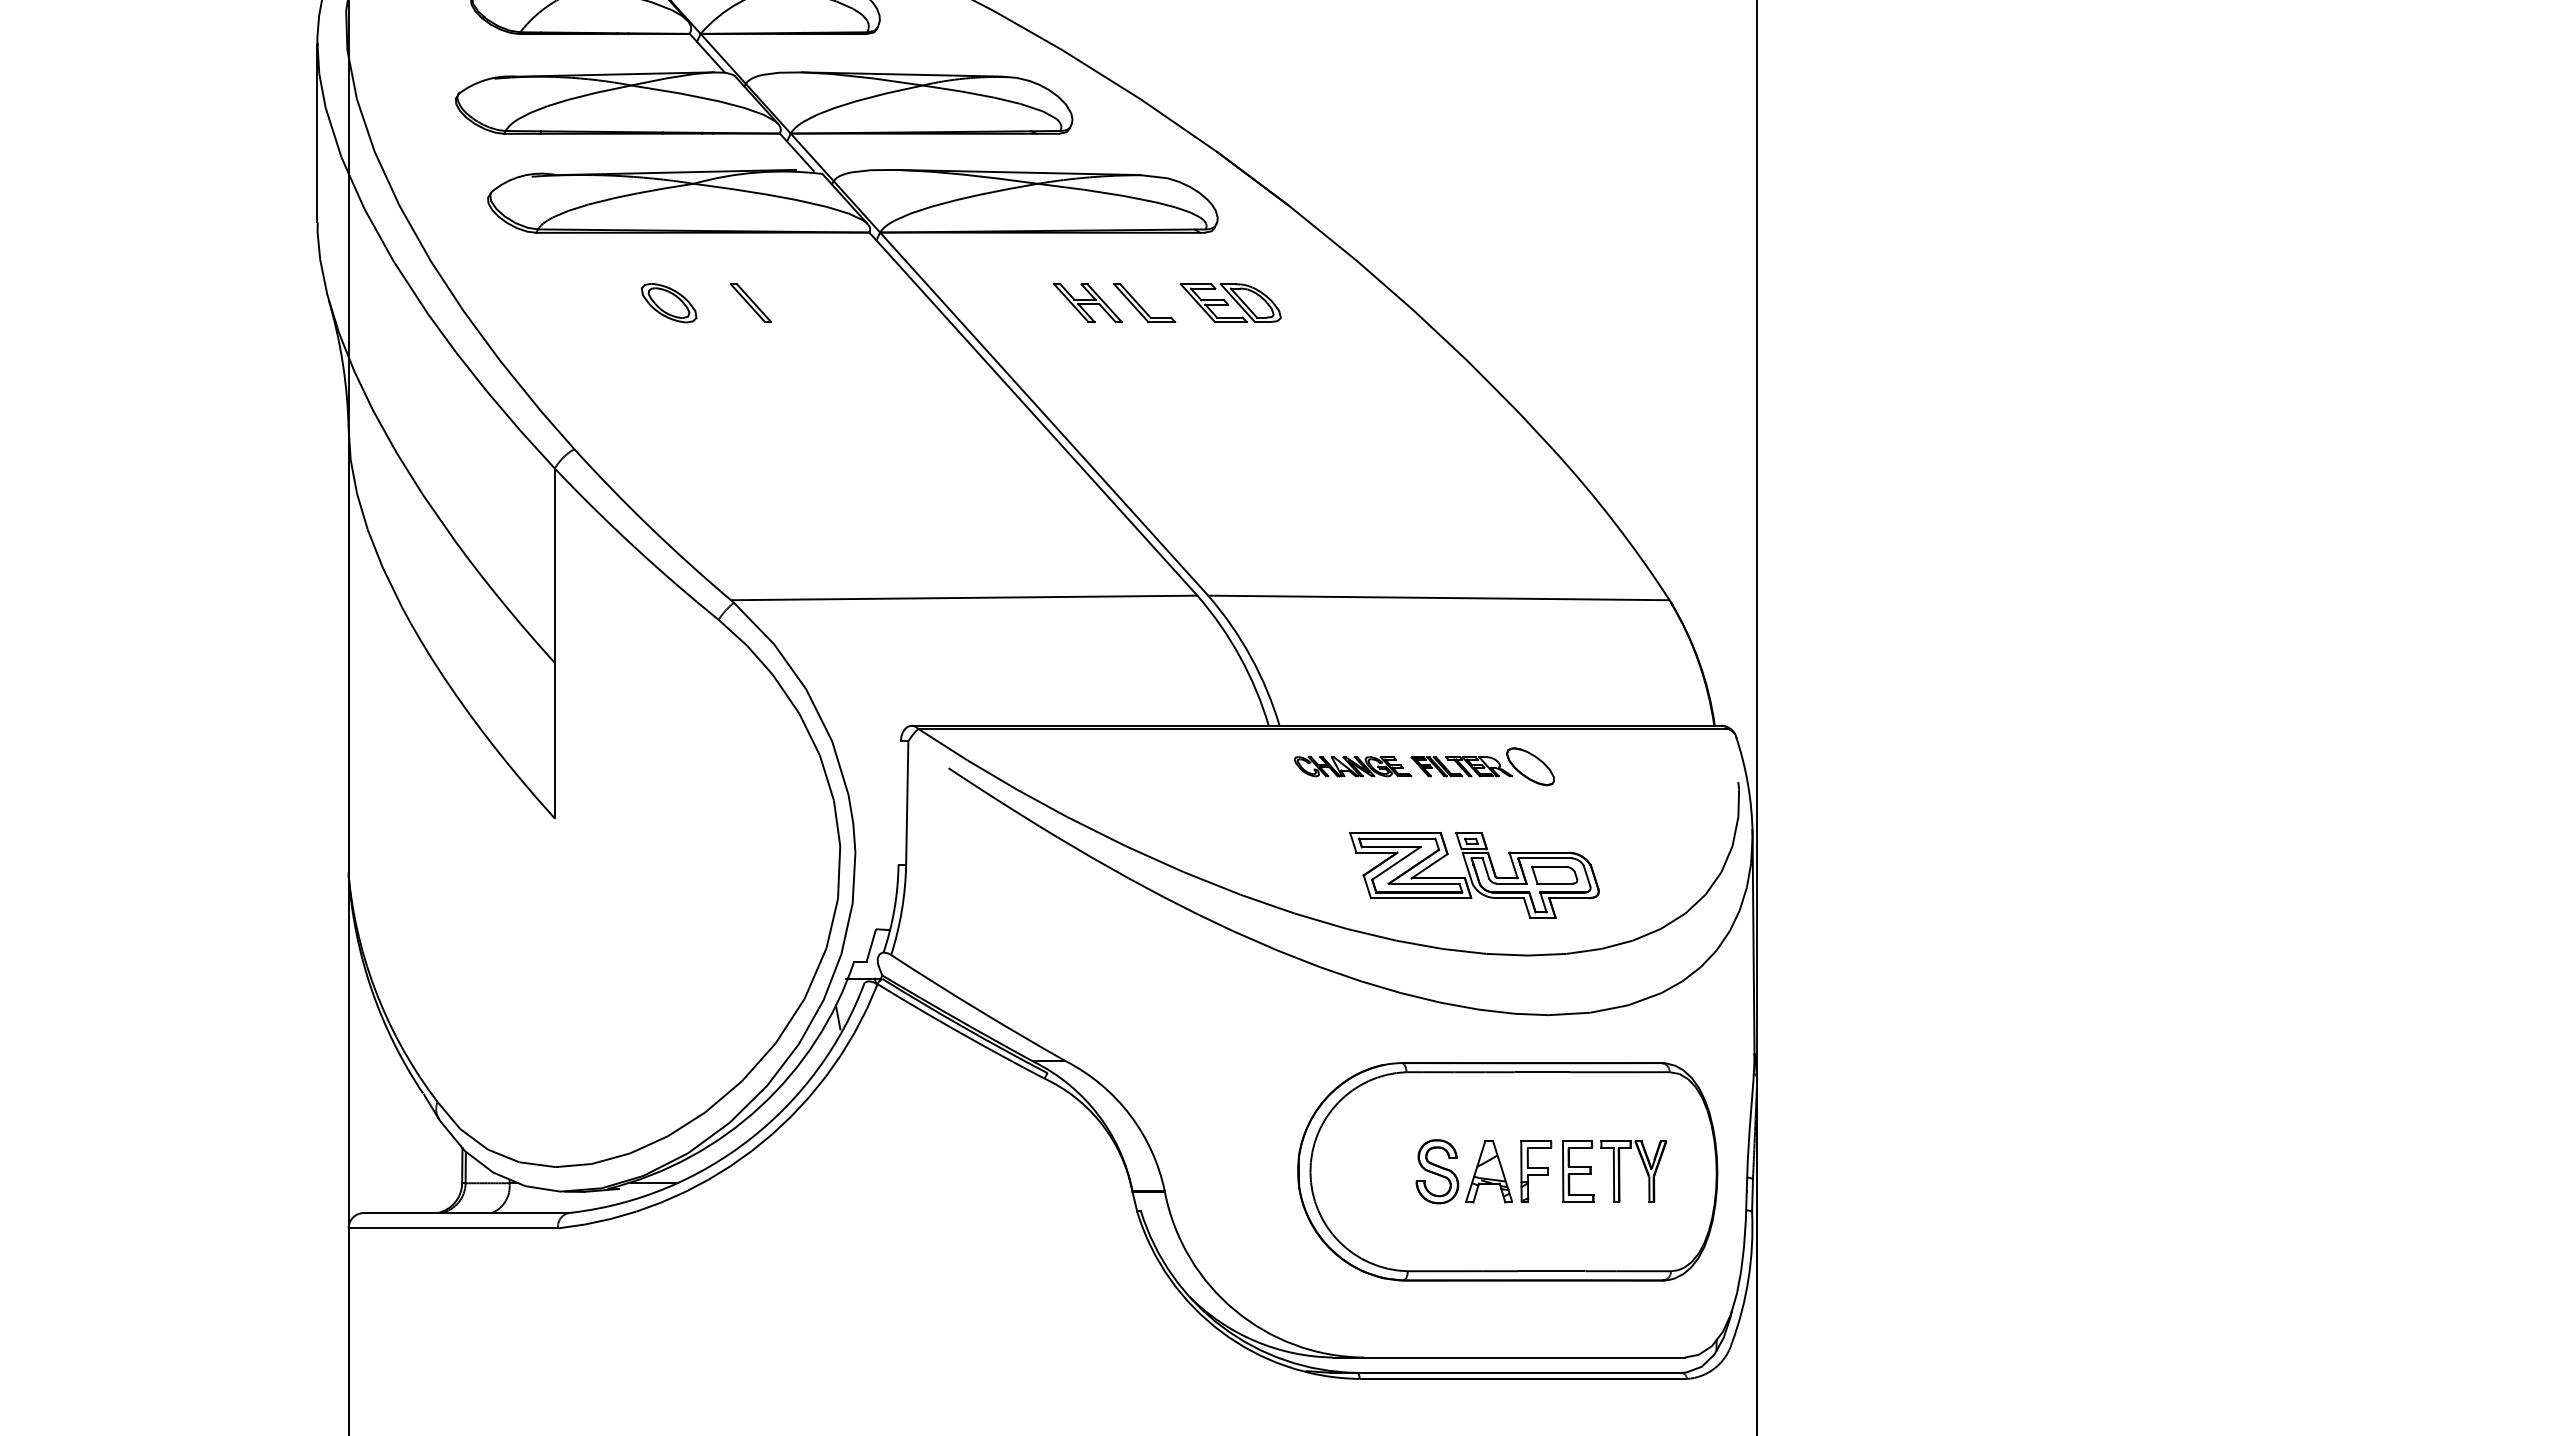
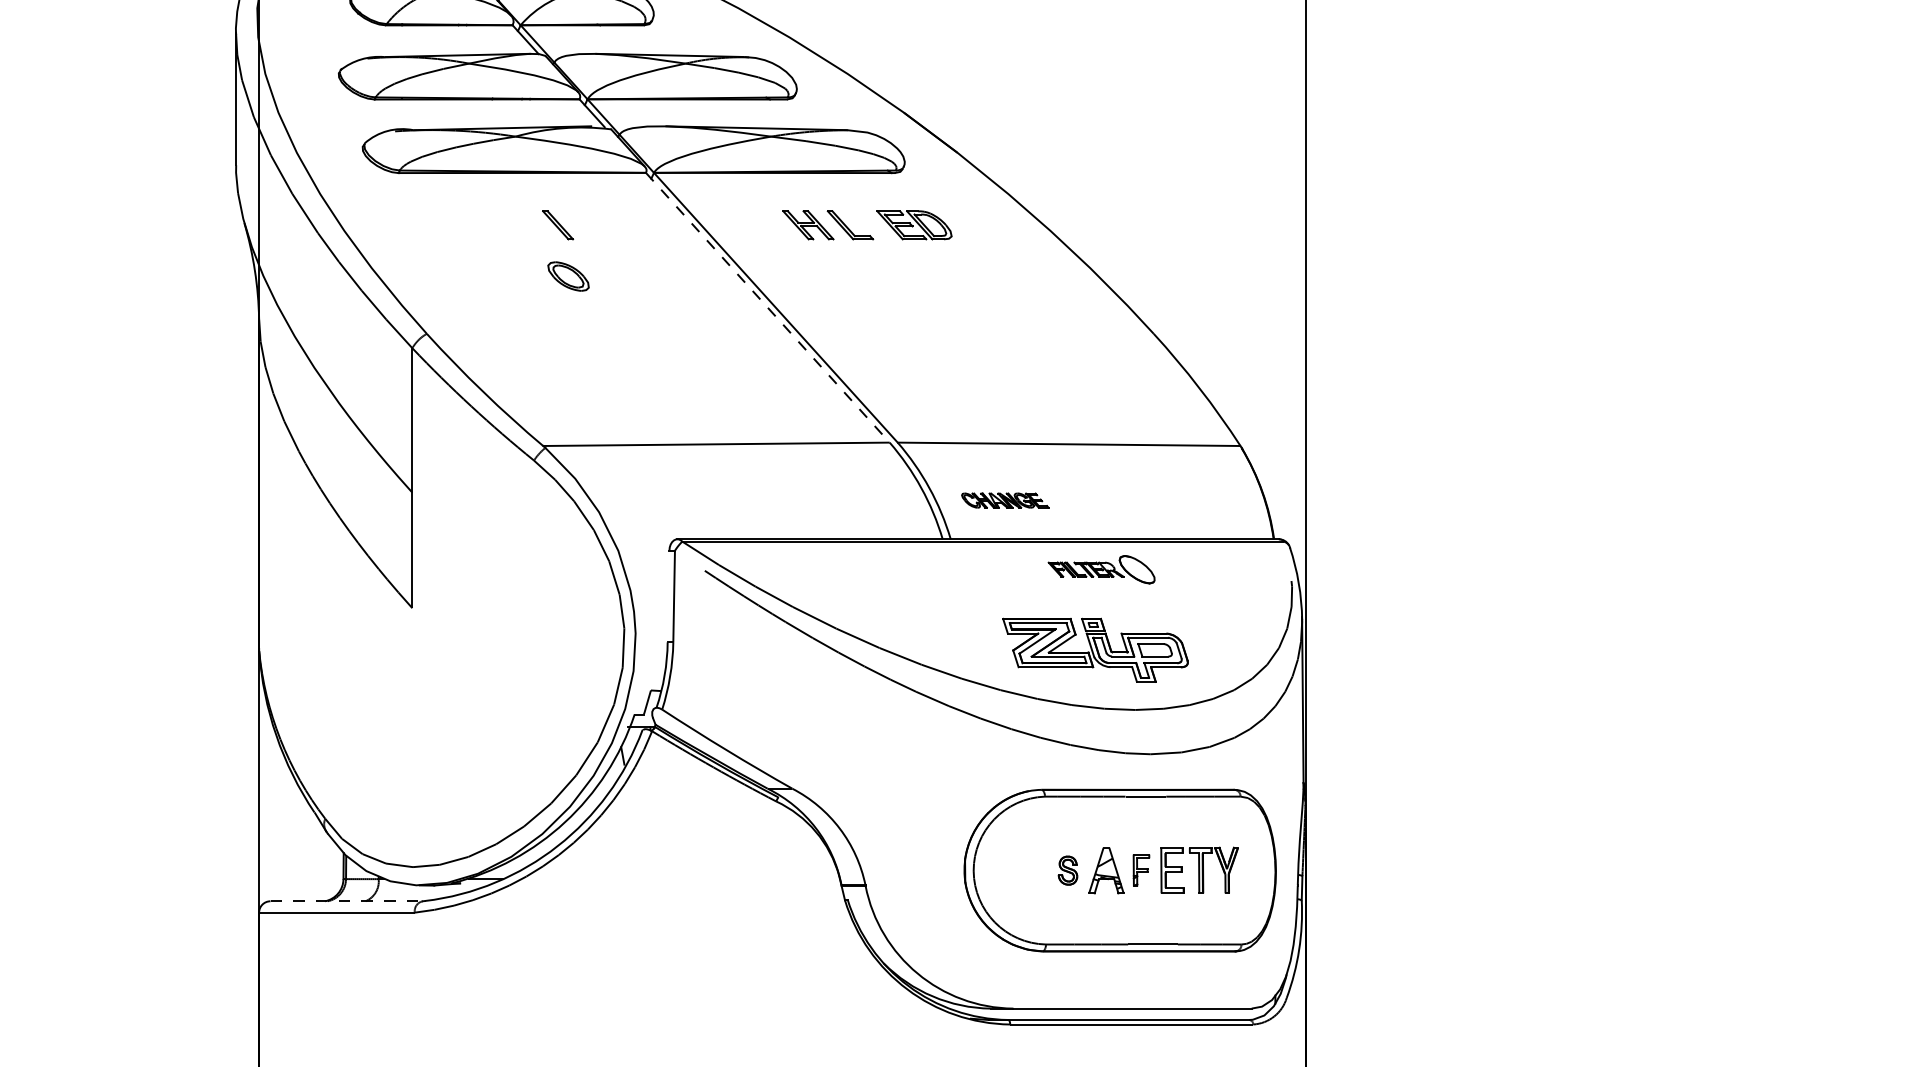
part: (668, 303) -> (568, 276), moved
line: (1033, 414) -> (767, 308), solid -> dashed
part: (1352, 766) -> (1004, 500), moved
part: (1437, 1171) -> (1068, 870), size x0.6
part: (1536, 1171) -> (1141, 870), size x0.7
line: (466, 1213) -> (346, 901), solid -> dashed

